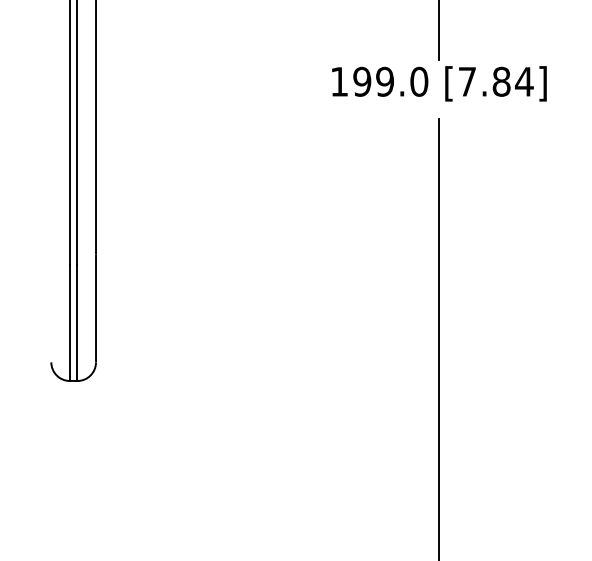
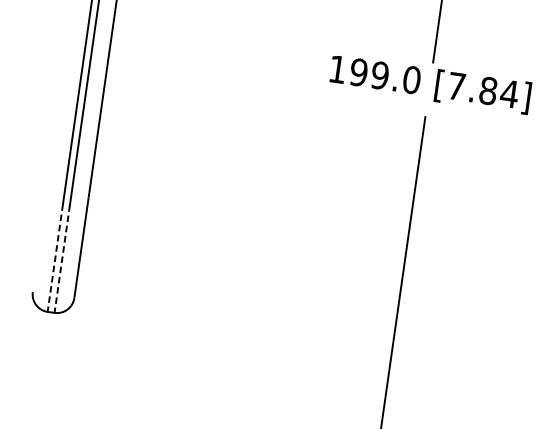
line: (69, 323) -> (54, 258), solid -> dashed
line: (77, 323) -> (62, 259), solid -> dashed

